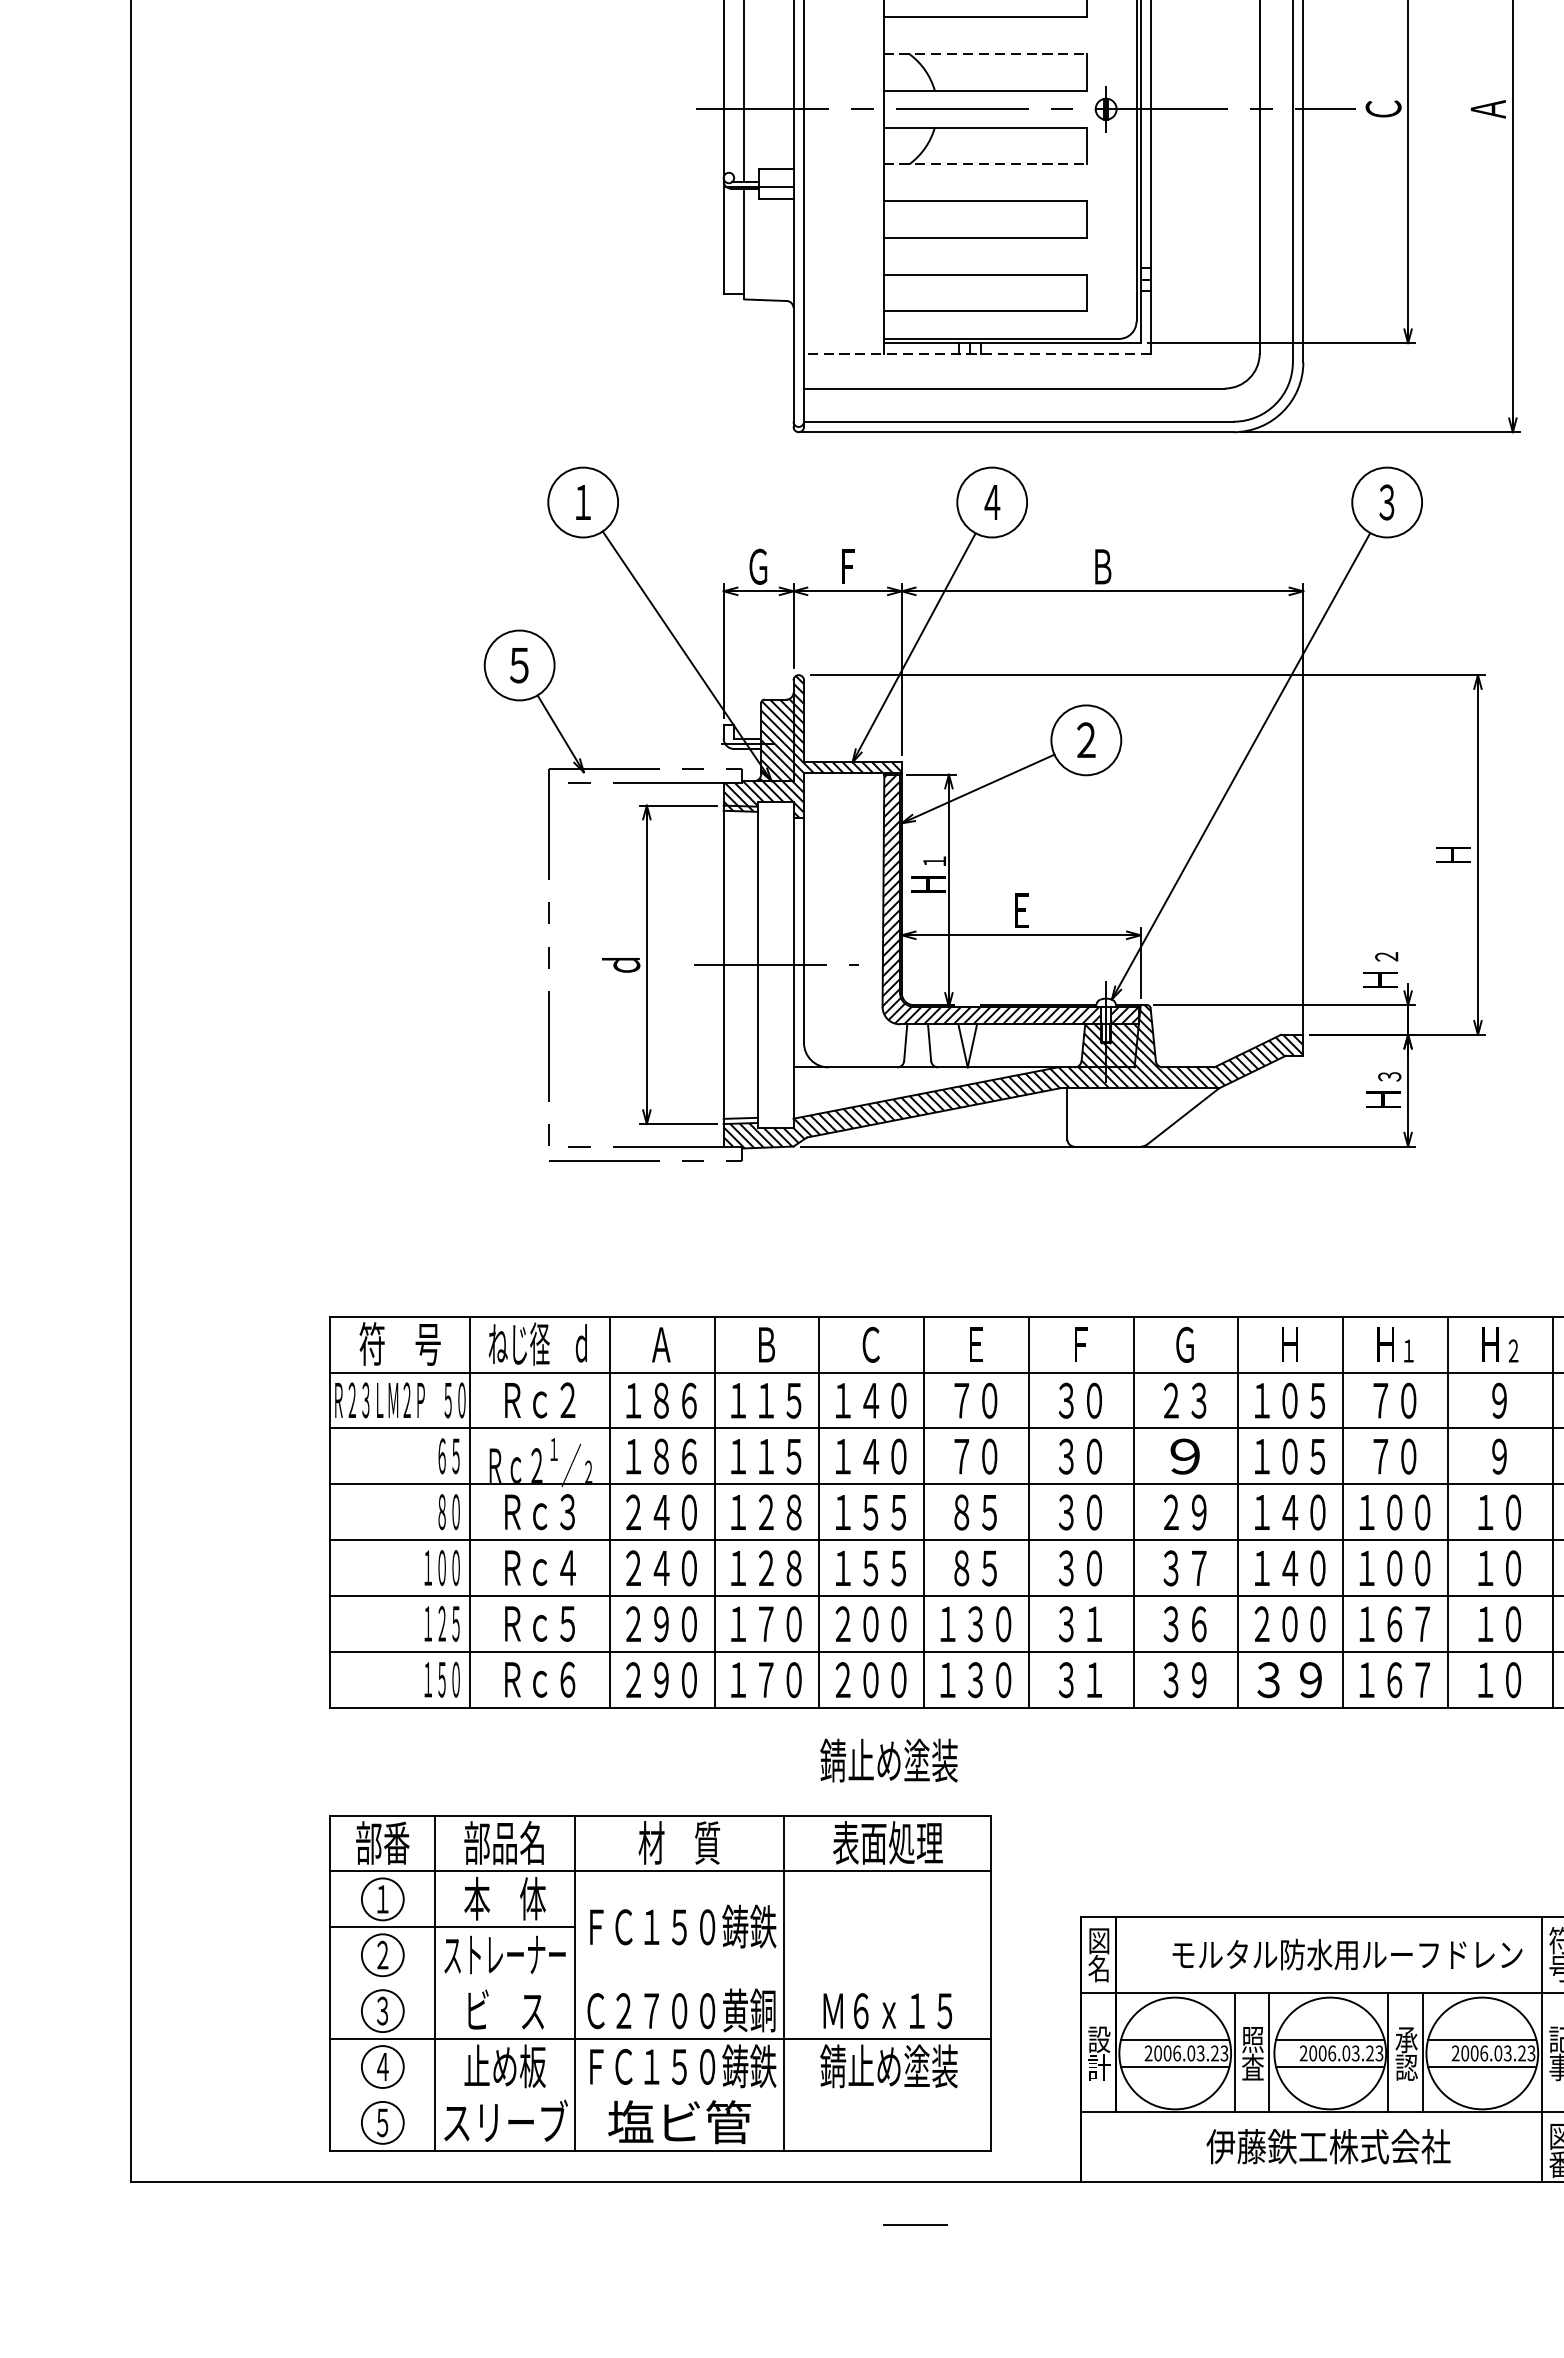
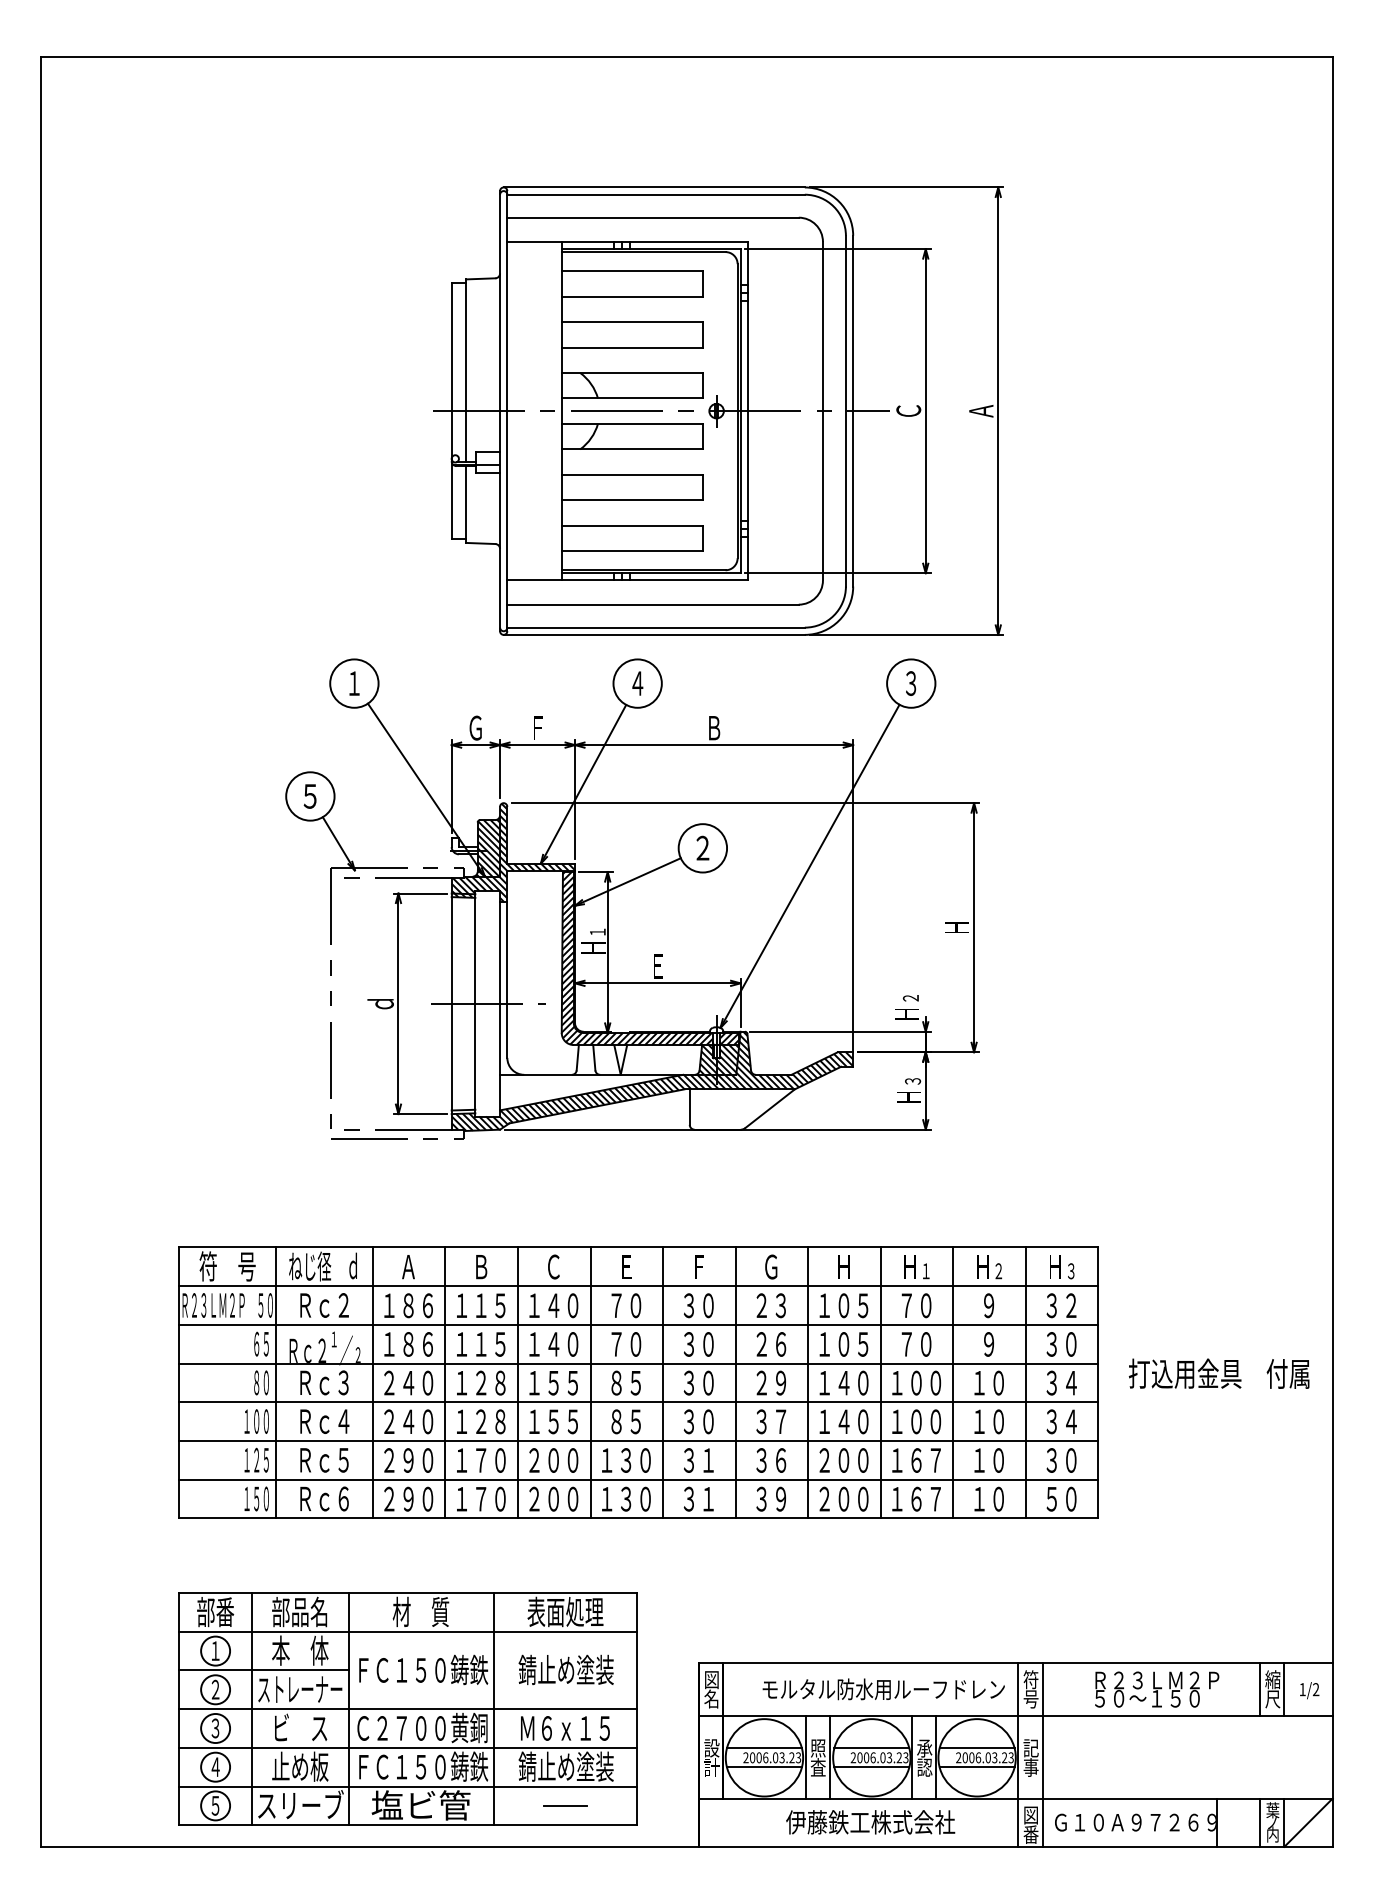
line: (986, 53) -> (633, 372), dashed -> solid
line: (986, 164) -> (633, 449), dashed -> solid
line: (977, 353) -> (627, 580), dashed -> solid
text: (1185, 1456) -> (771, 1344), ９ -> ２６
text: (1289, 1679) -> (843, 1498), ３９ -> ２００
text: (887, 1759) -> (565, 1669), moved
line: (661, 1983) -> (408, 1709), added
line: (661, 2094) -> (408, 1786), added
line: (915, 2224) -> (565, 1805), moved

